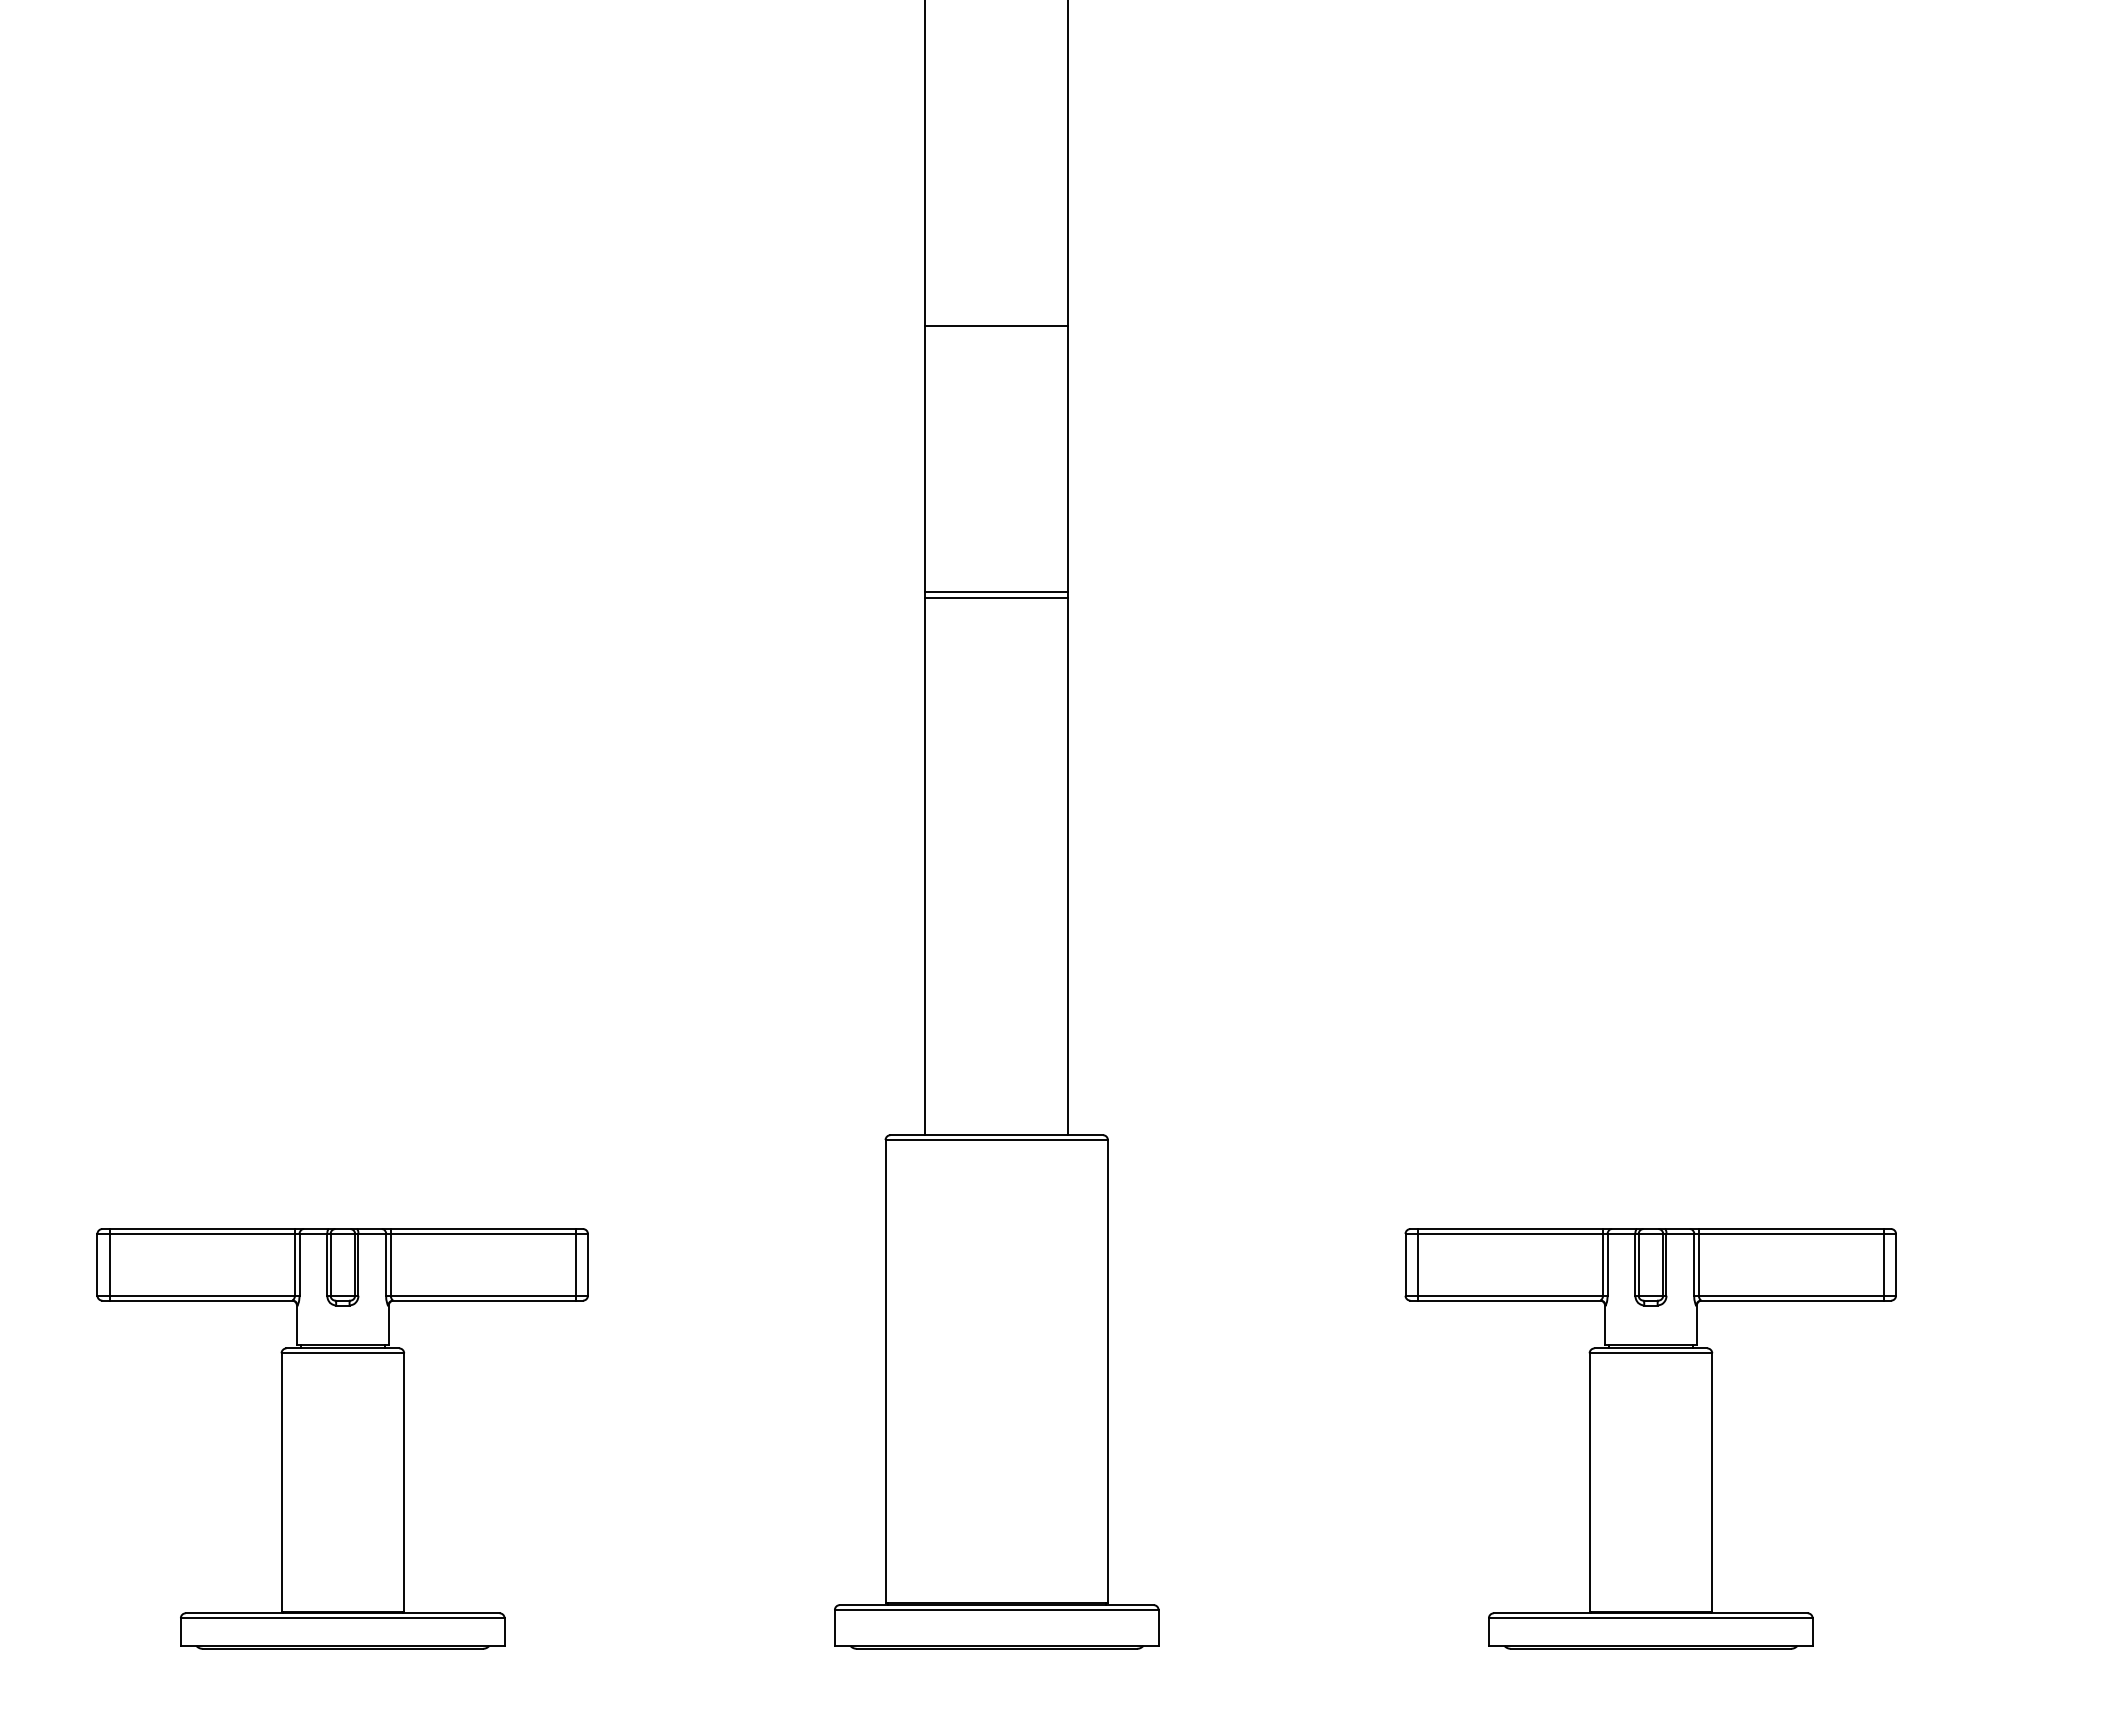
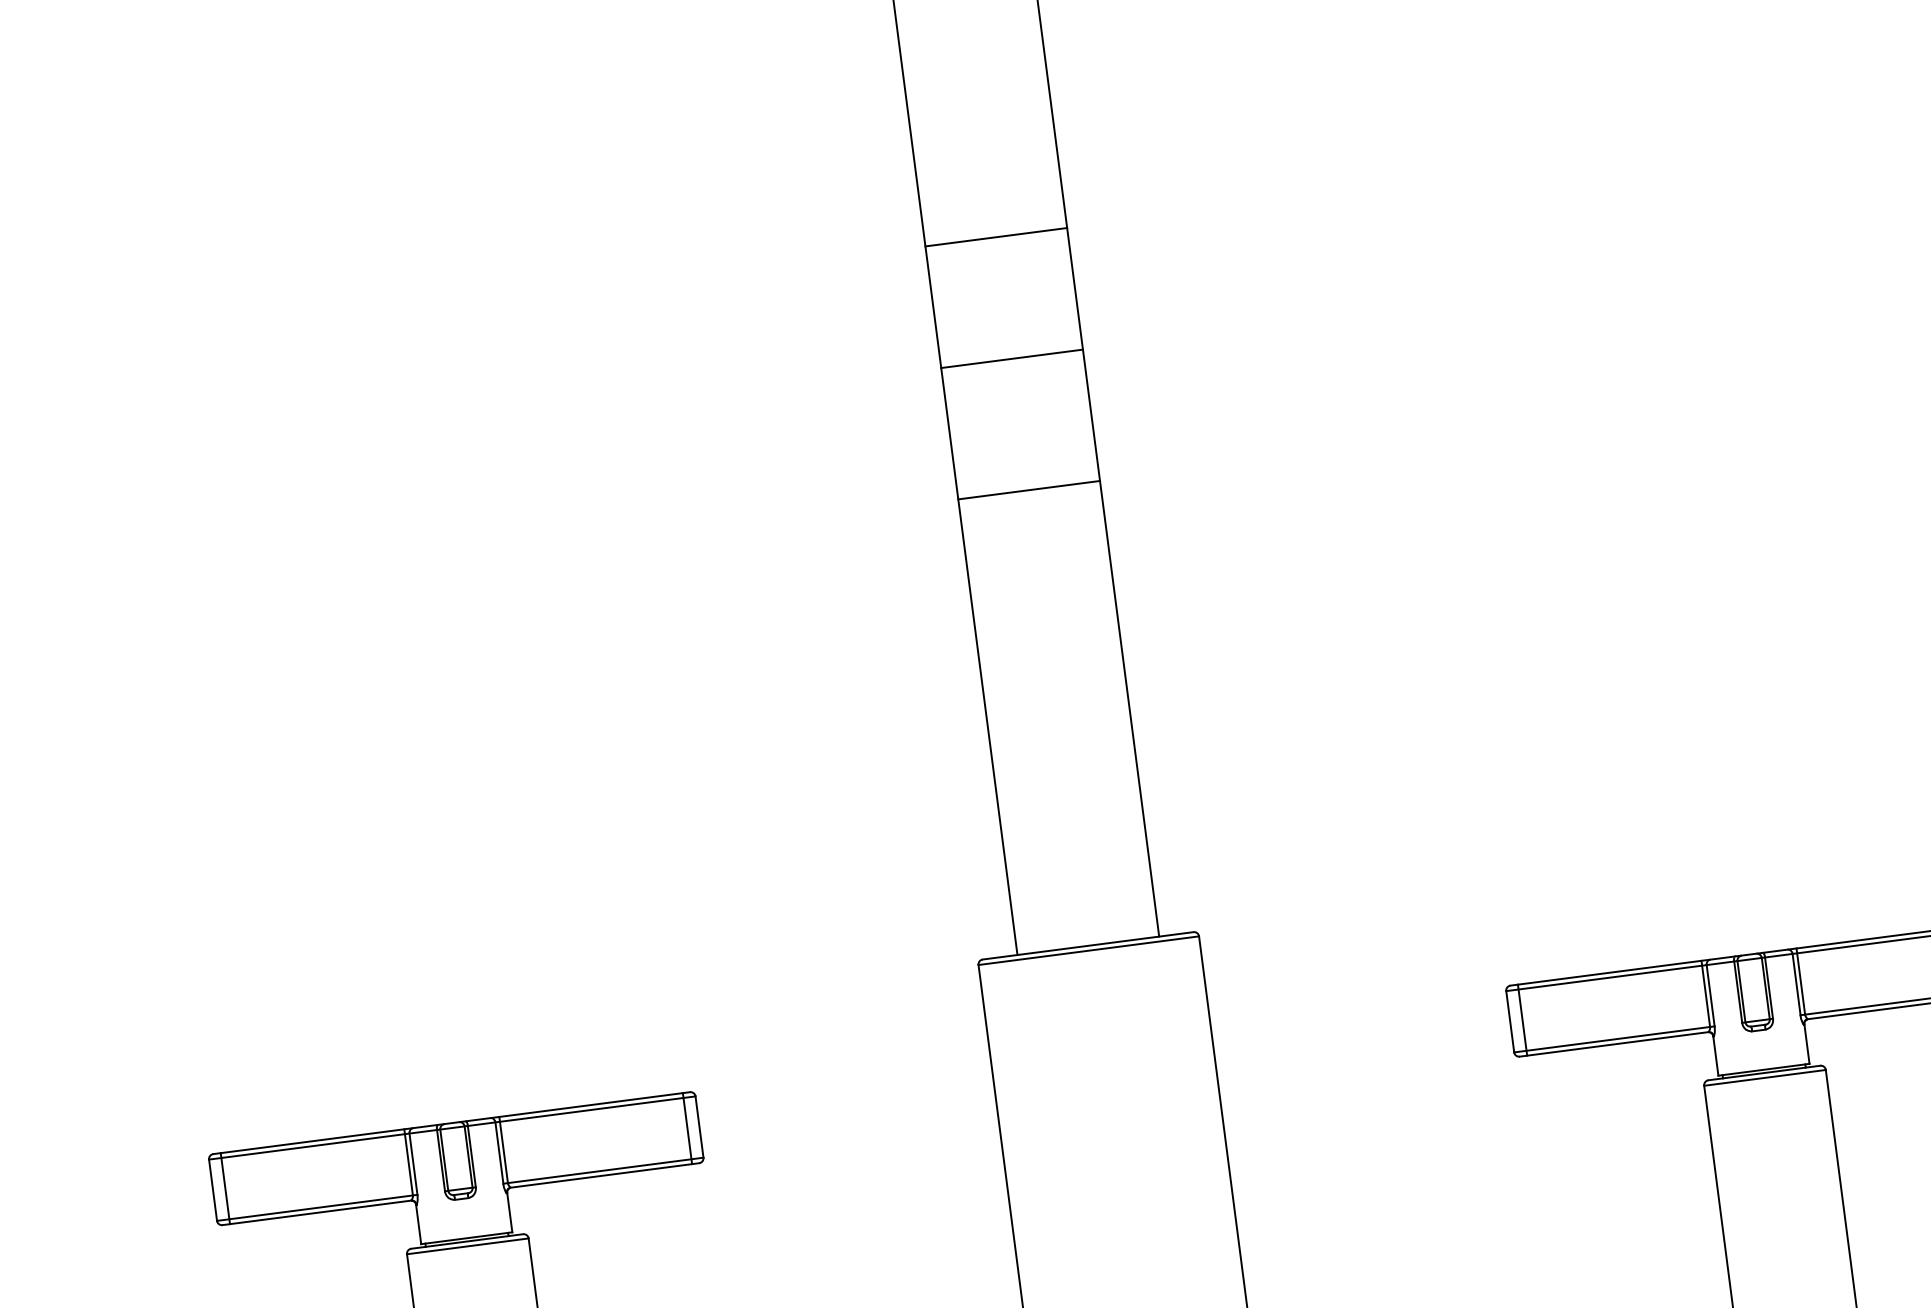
line: (996, 325) -> (995, 237), moved
line: (996, 591) -> (1028, 490), moved
line: (996, 598) -> (1011, 359), moved

